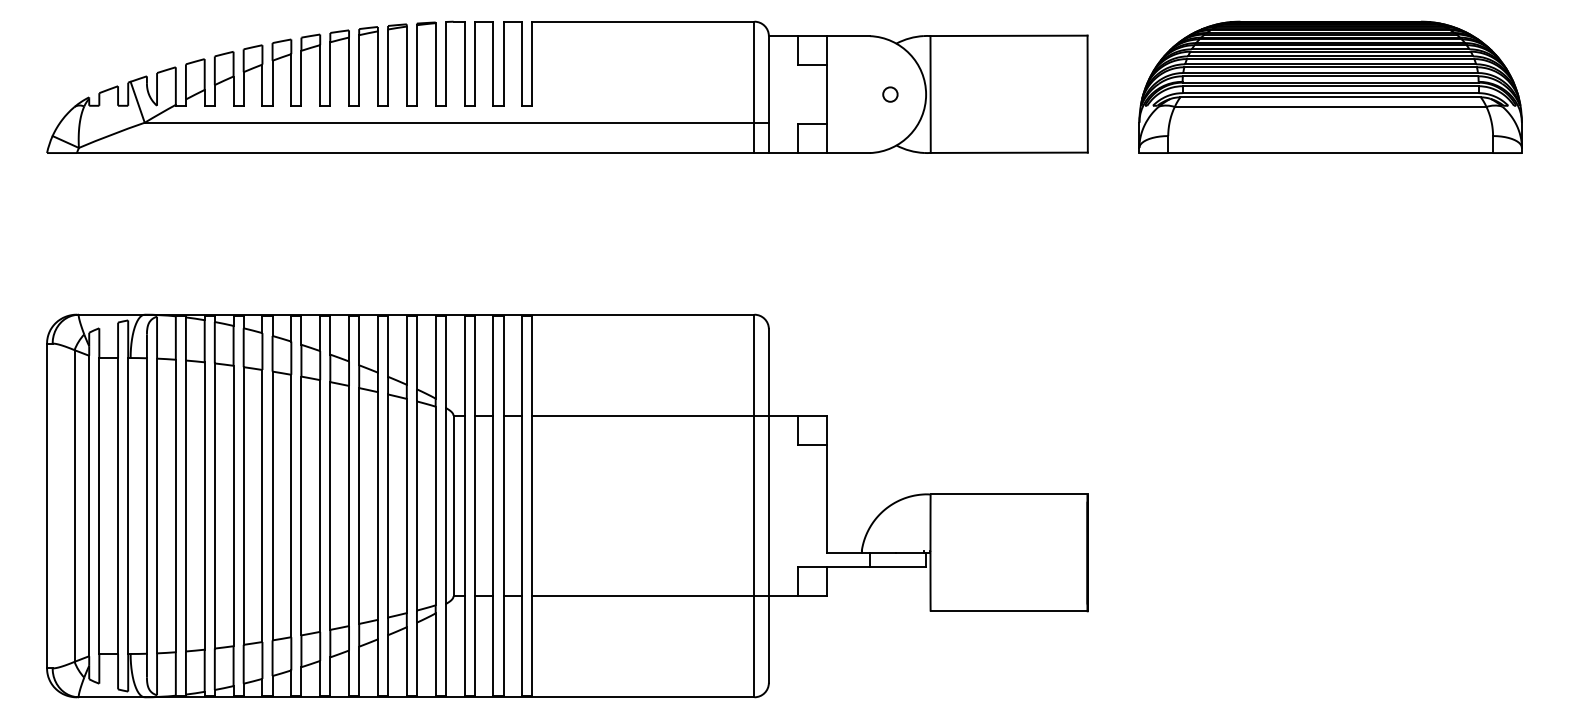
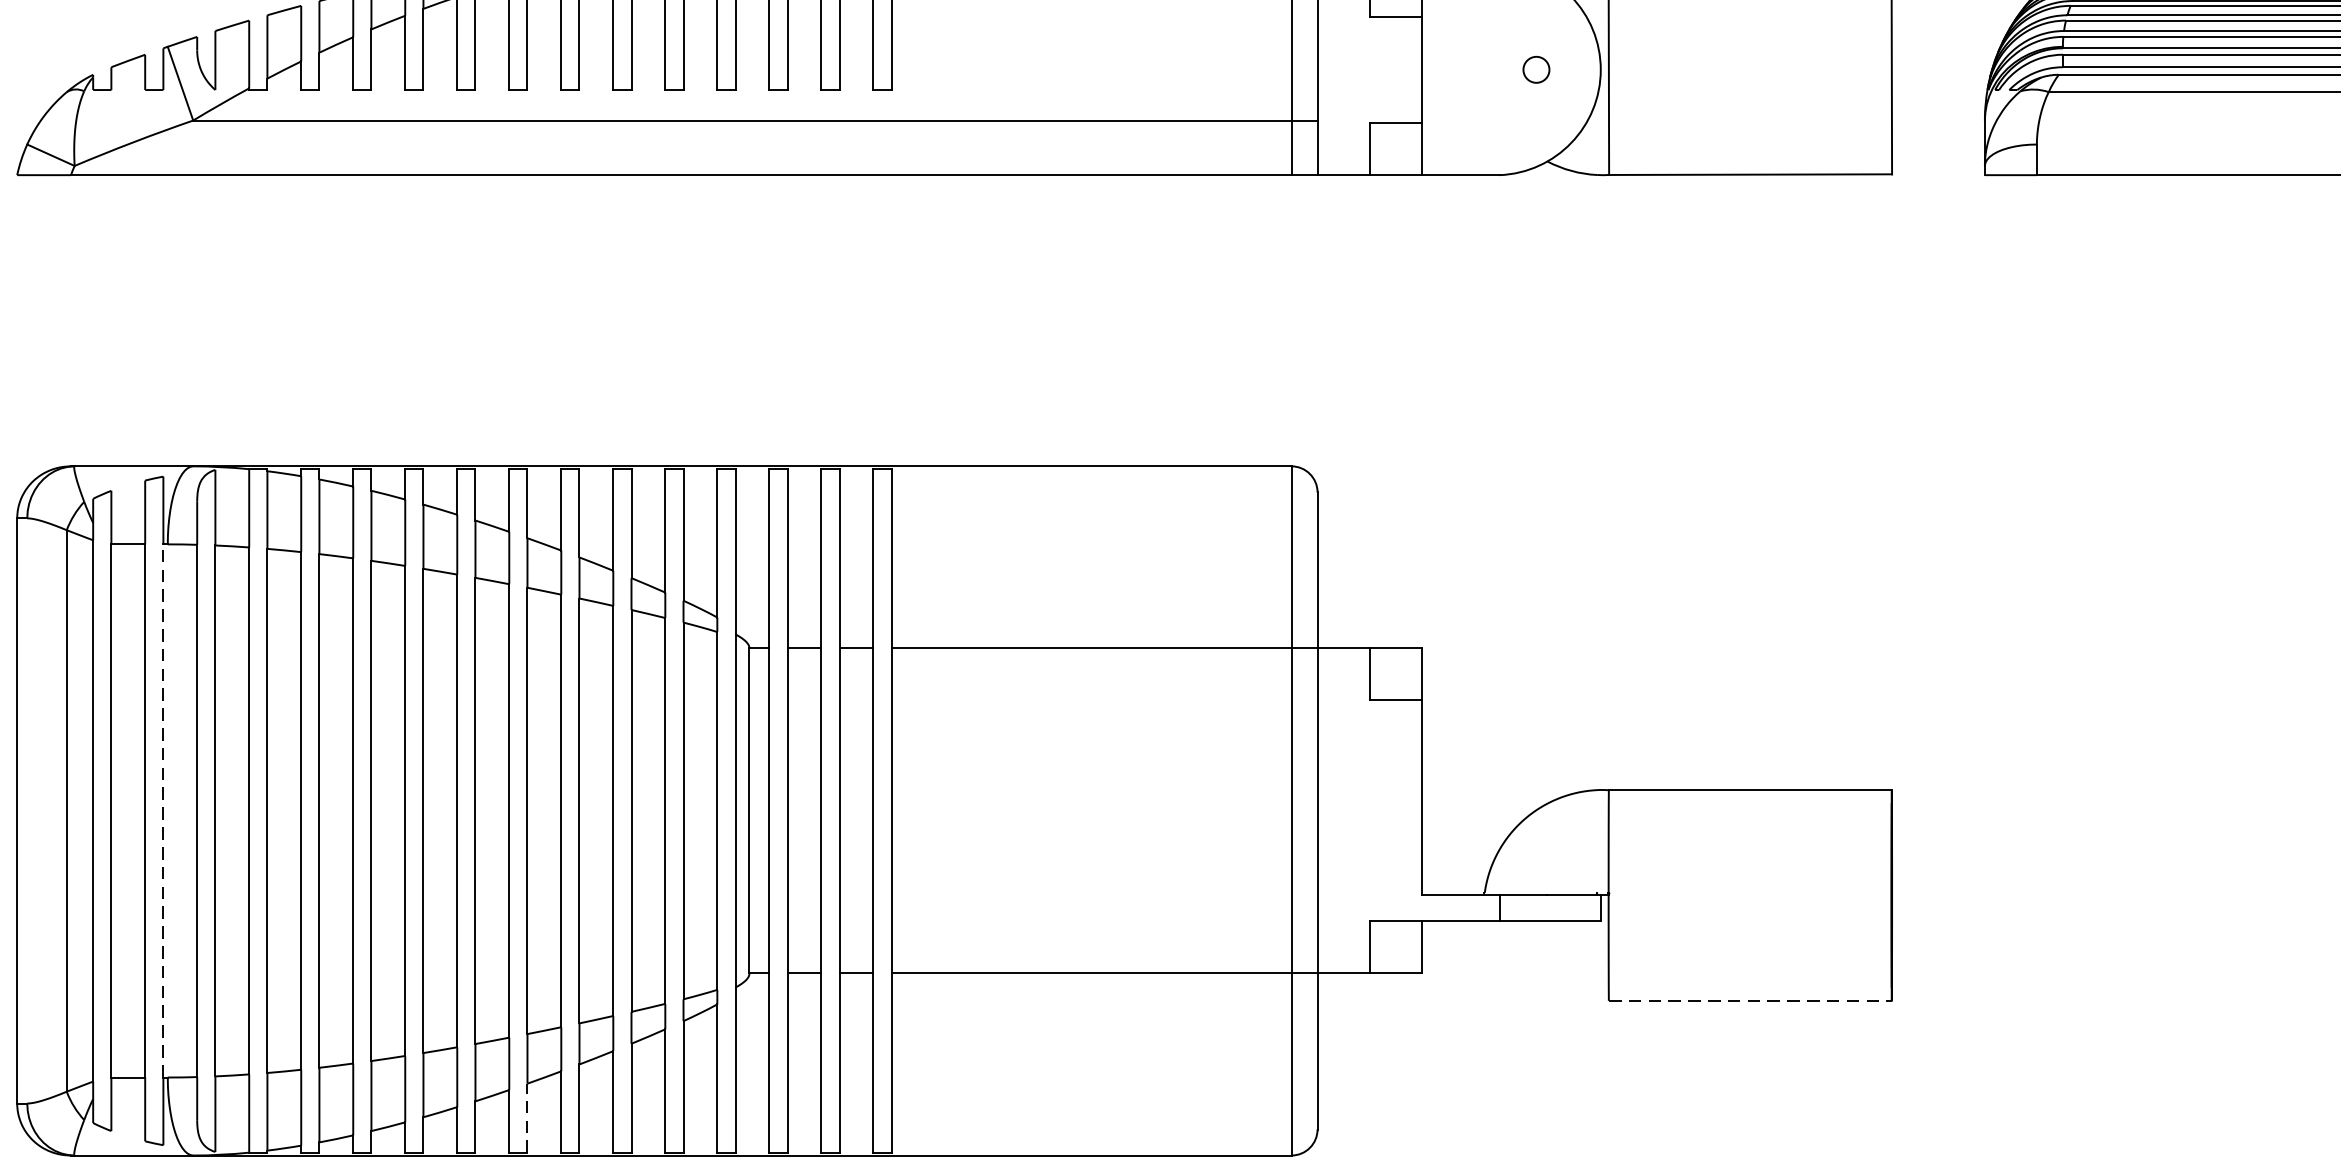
line: (128, 506) -> (163, 811), solid -> dashed
line: (1009, 611) -> (1750, 1000), solid -> dashed
line: (330, 676) -> (527, 1118), solid -> dashed

